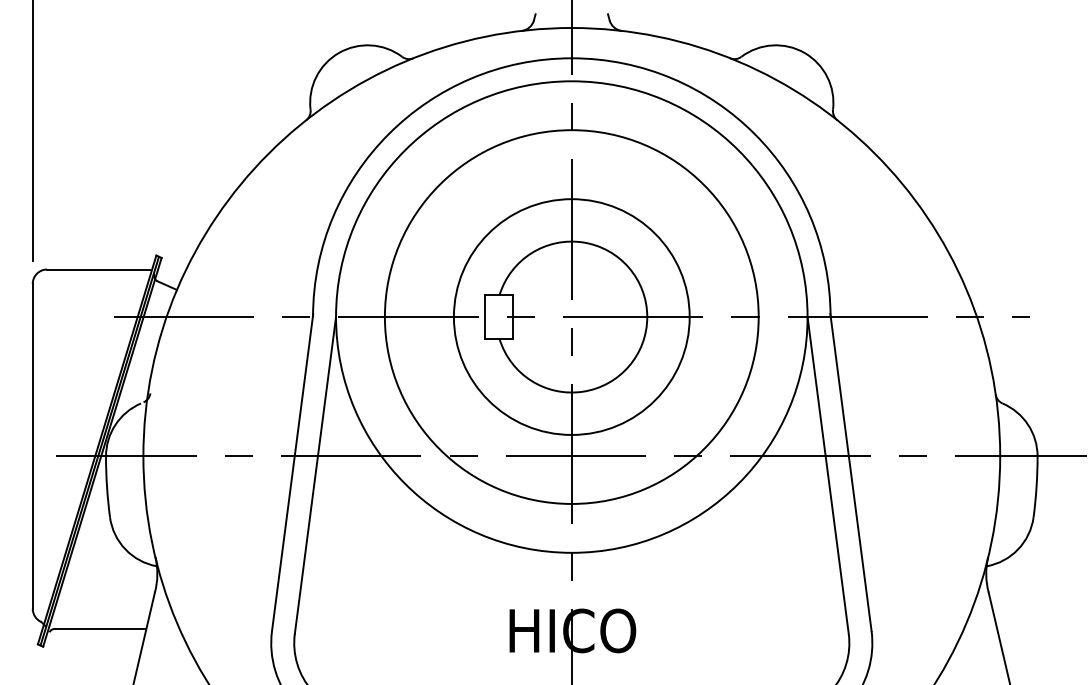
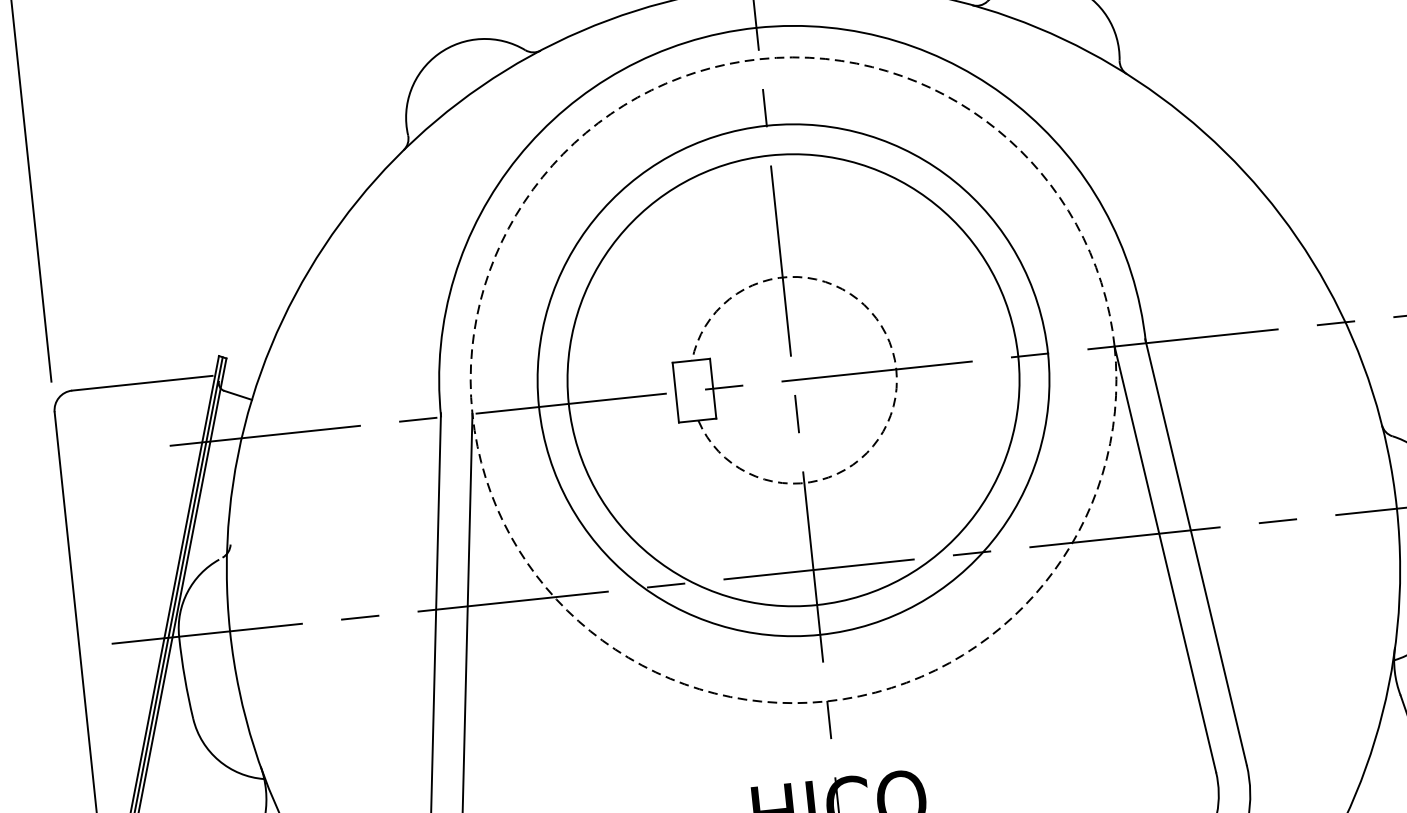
circle: (571, 316) -> (793, 379), size x1.4
circle: (571, 316) -> (793, 379), solid -> dashed
arc: (647, 317) -> (896, 370), solid -> dashed

